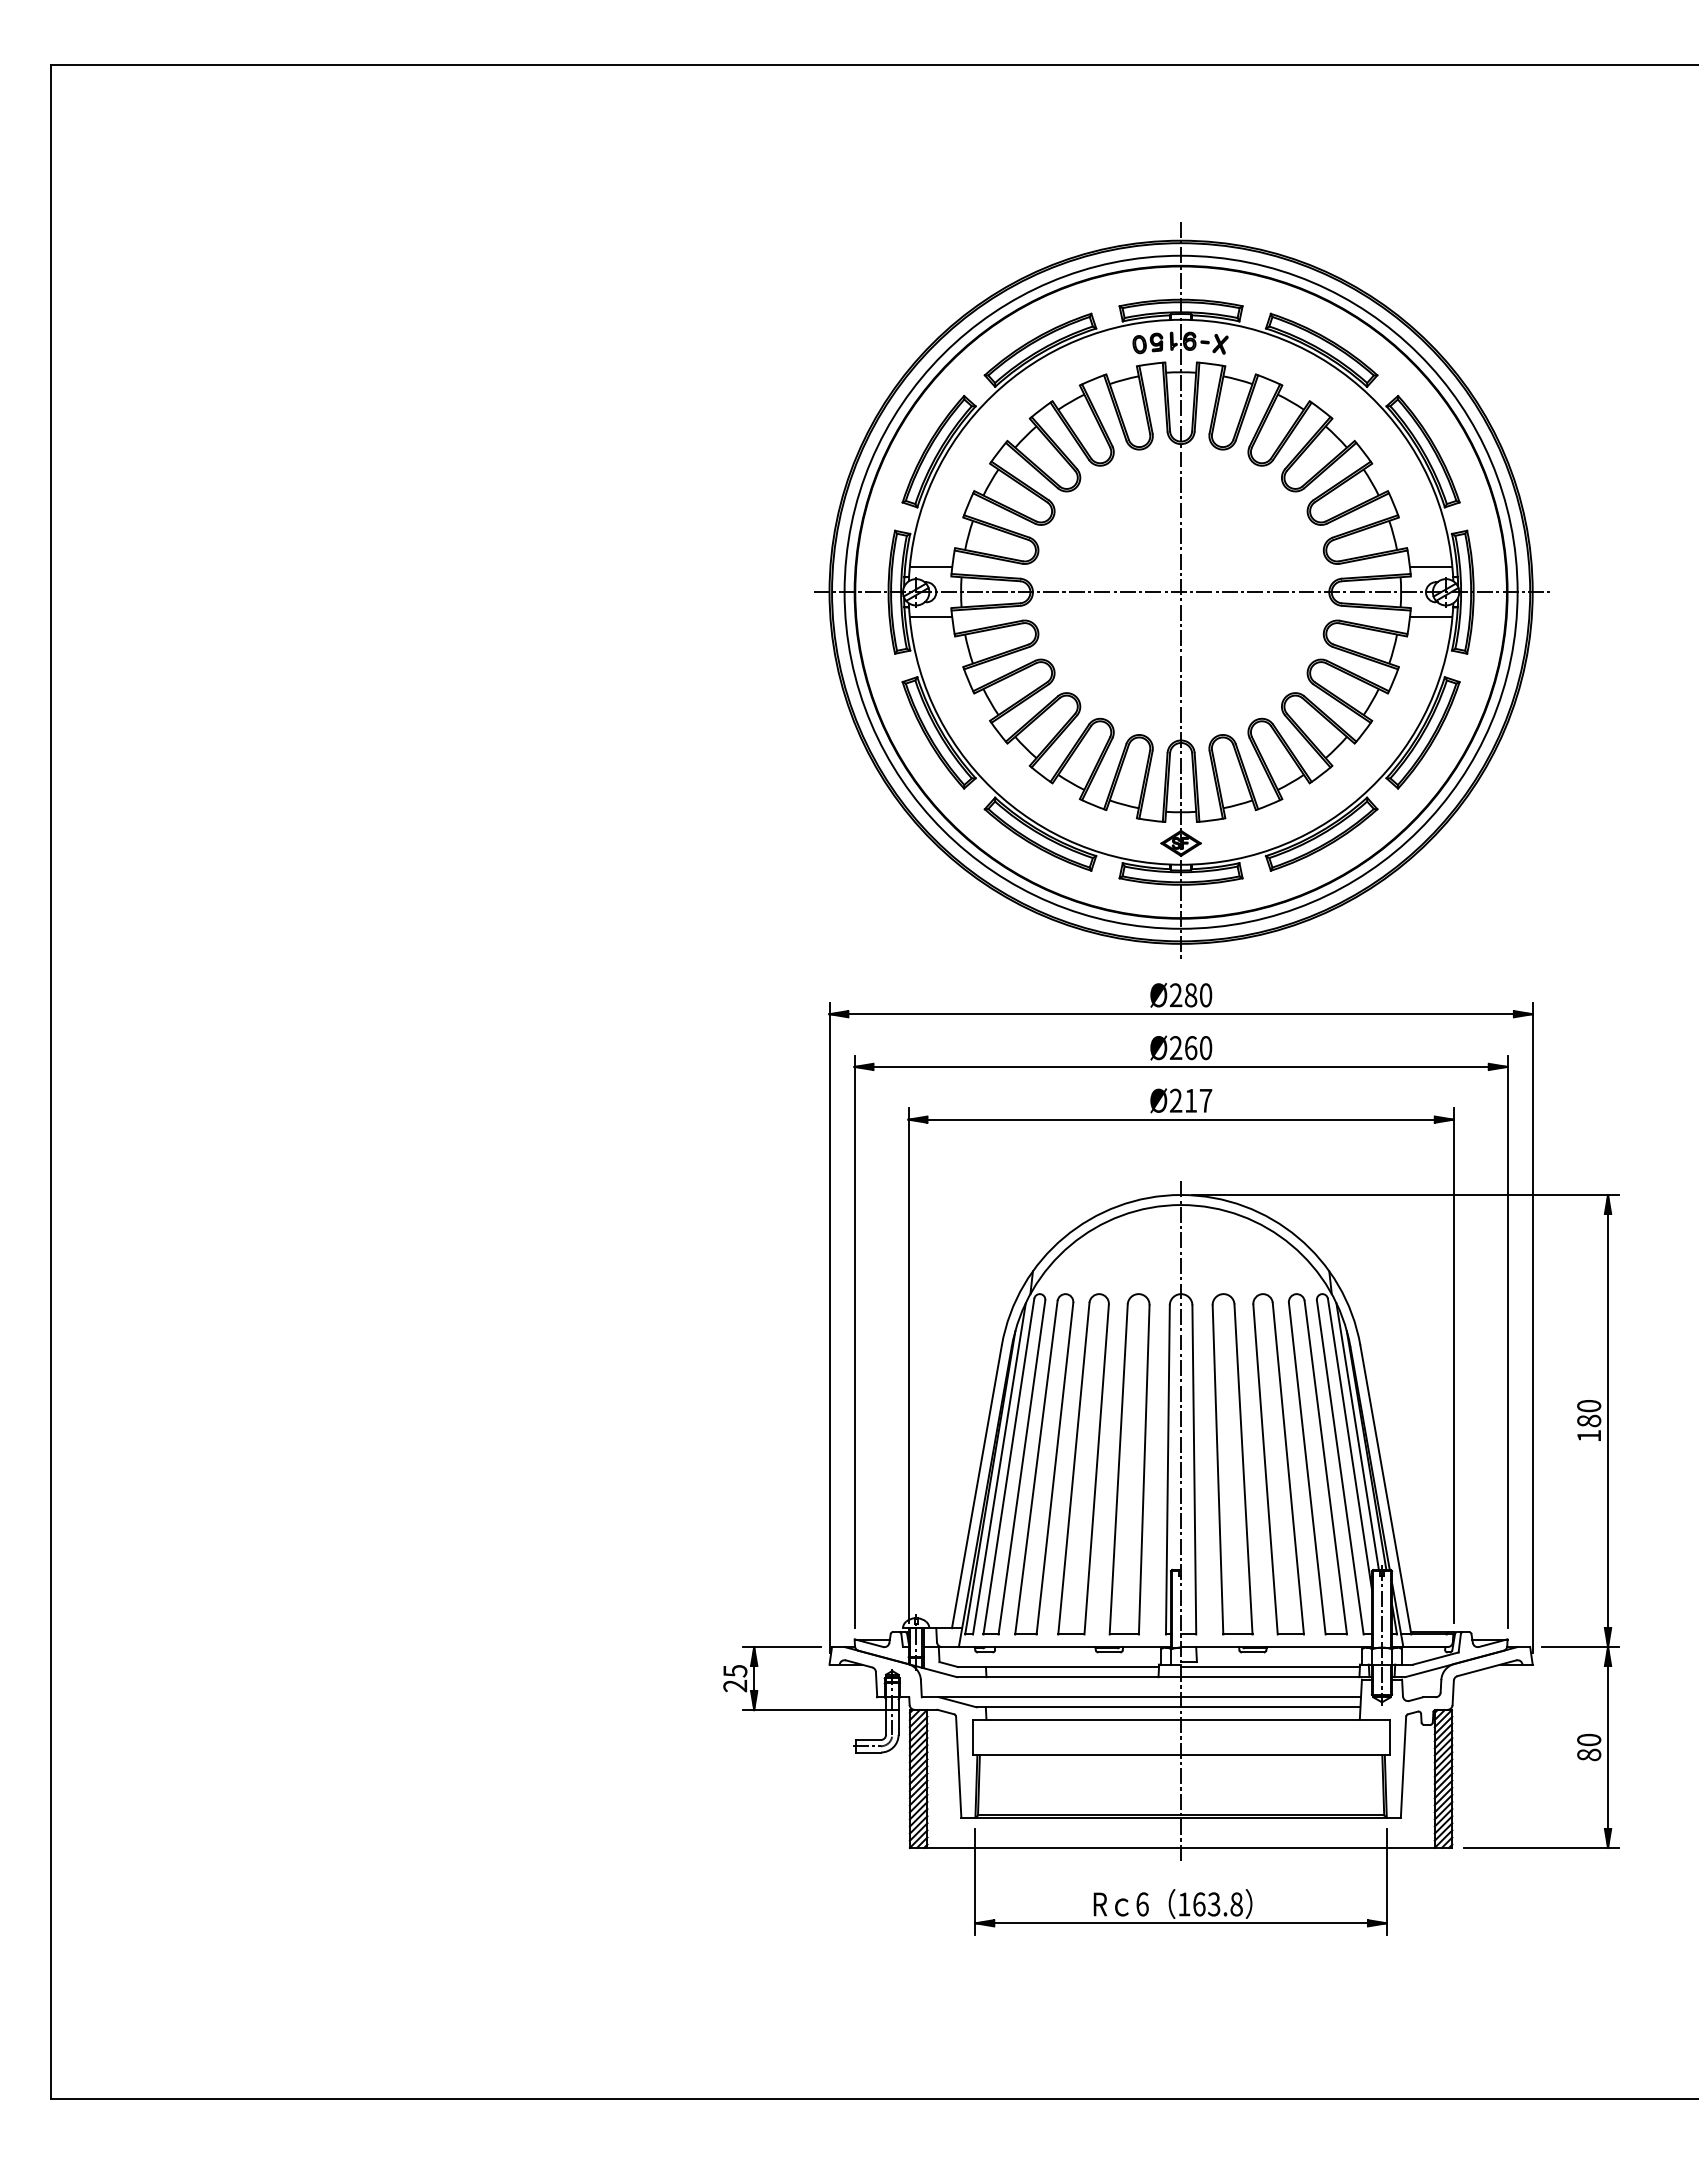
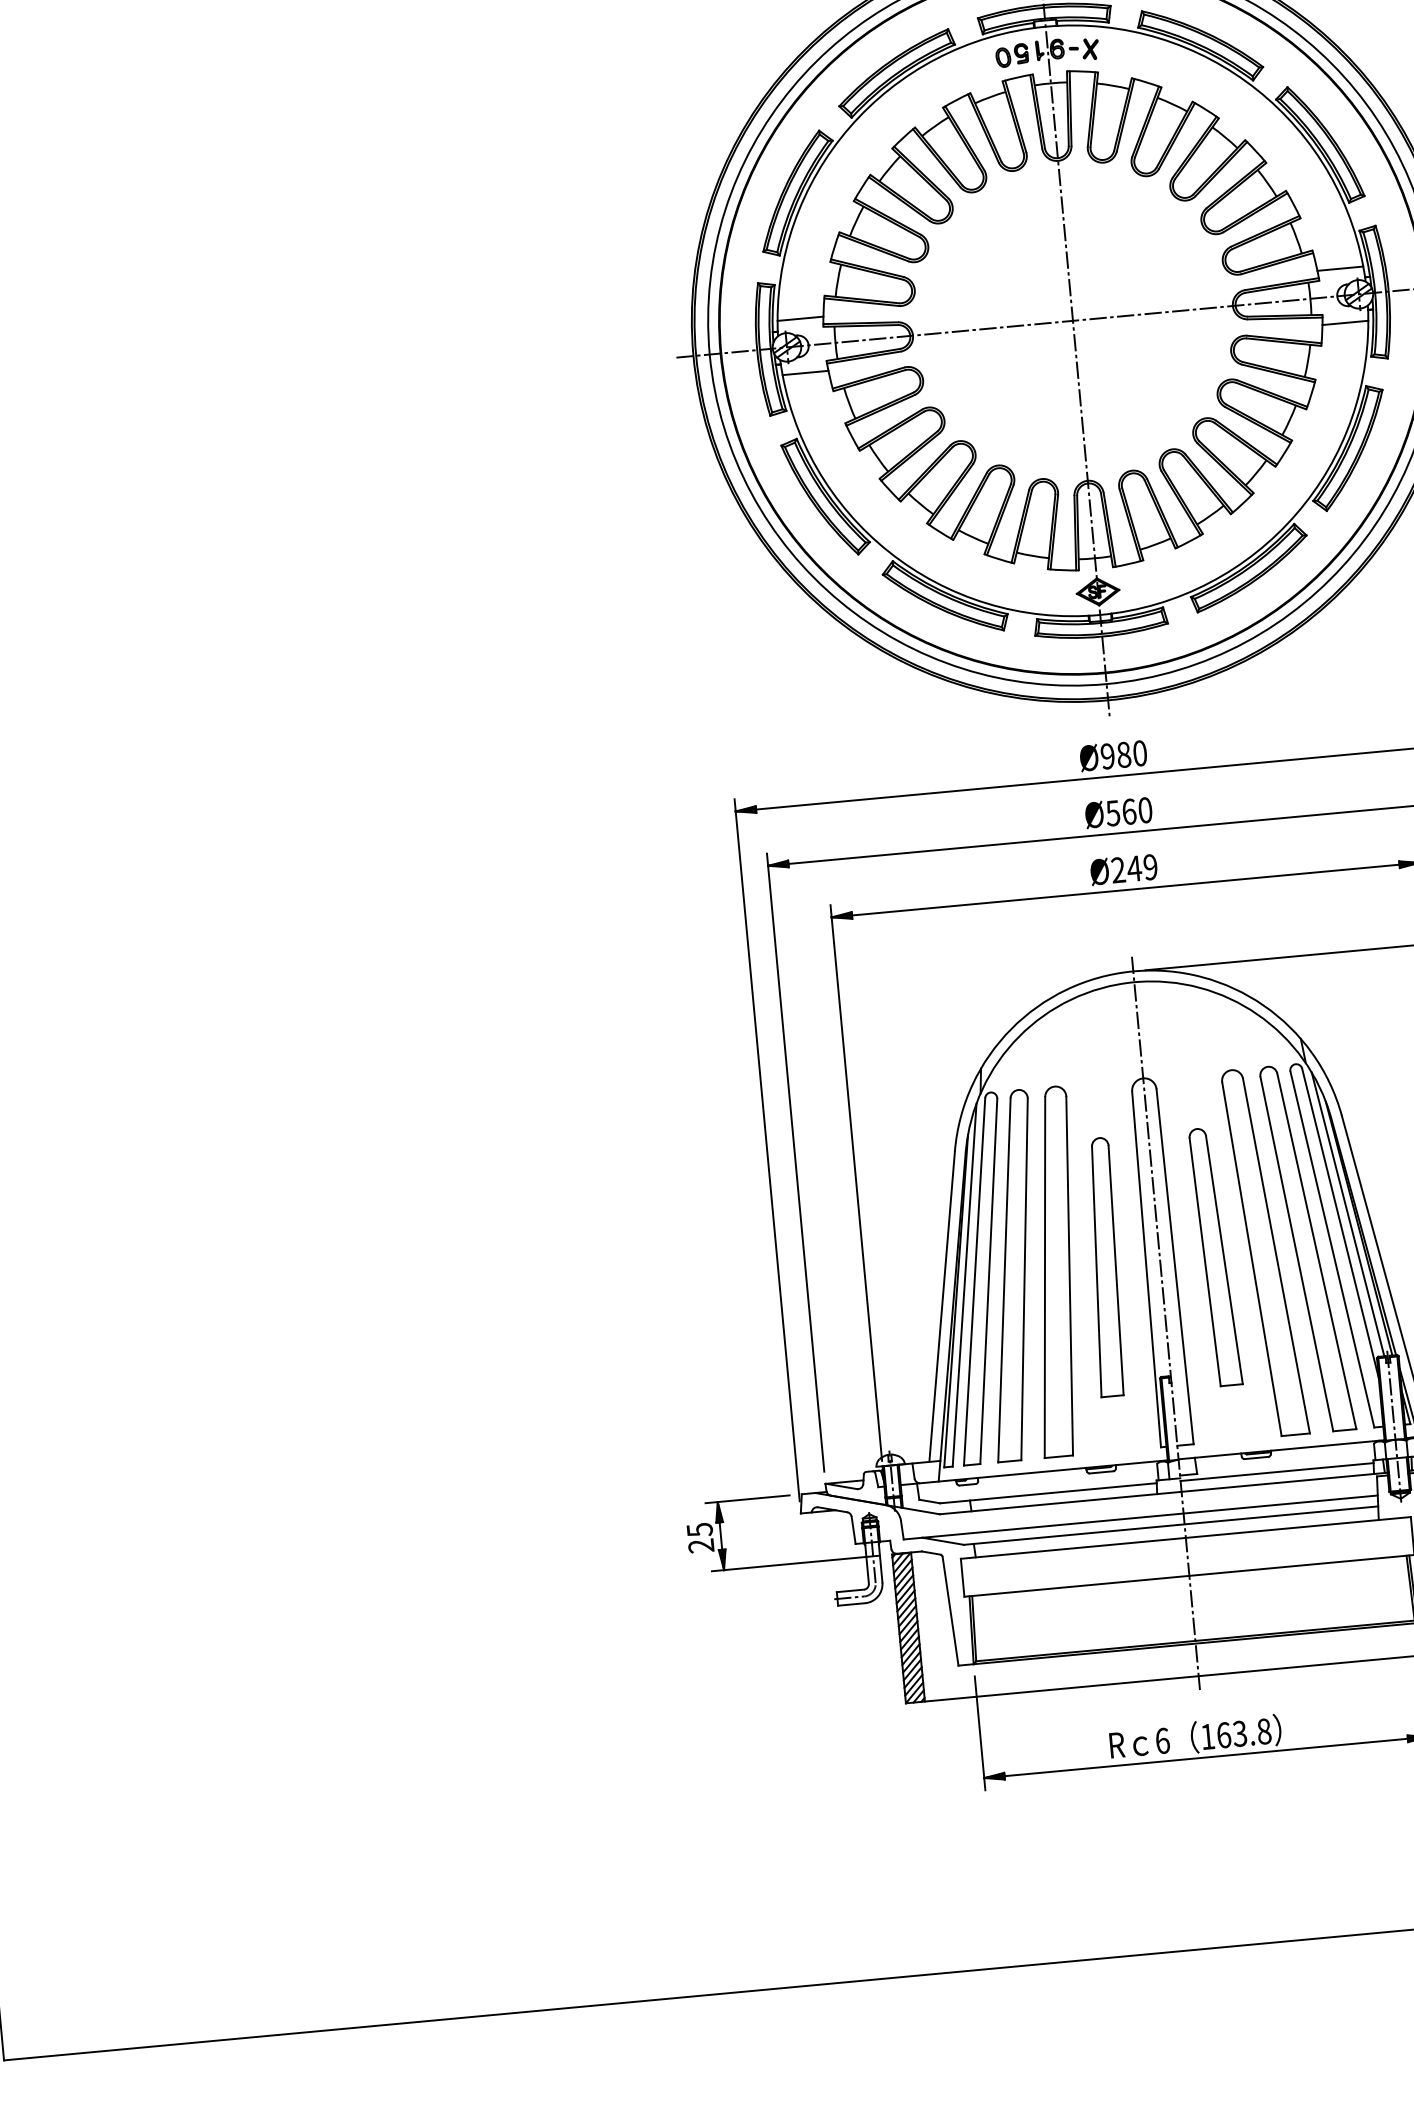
text: (1175, 995) -> (1107, 756), Ø280 -> Ø980
text: (1175, 1048) -> (1112, 813), Ø260 -> Ø560
text: (1198, 1100) -> (1142, 867), Ø217 -> Ø249
part: (1129, 1464) -> (1104, 1267), size x0.7
part: (1232, 1464) -> (1215, 1257), size x0.7

